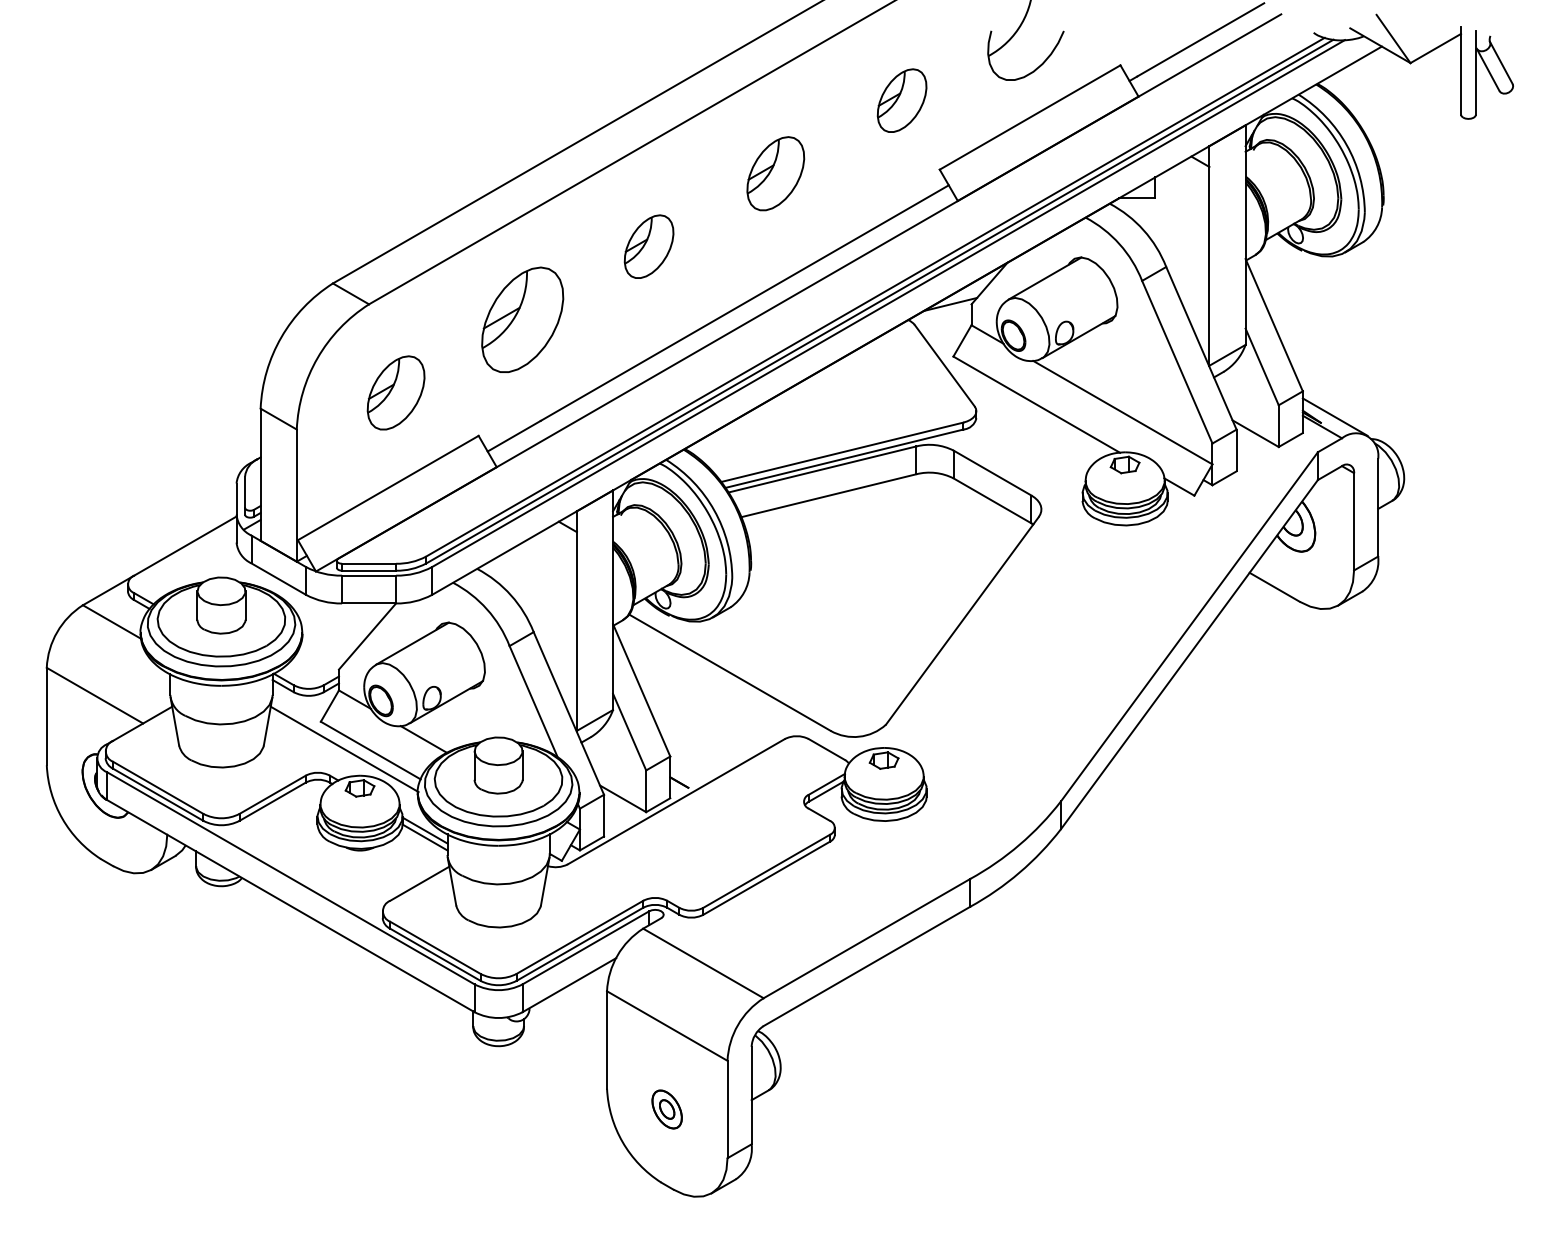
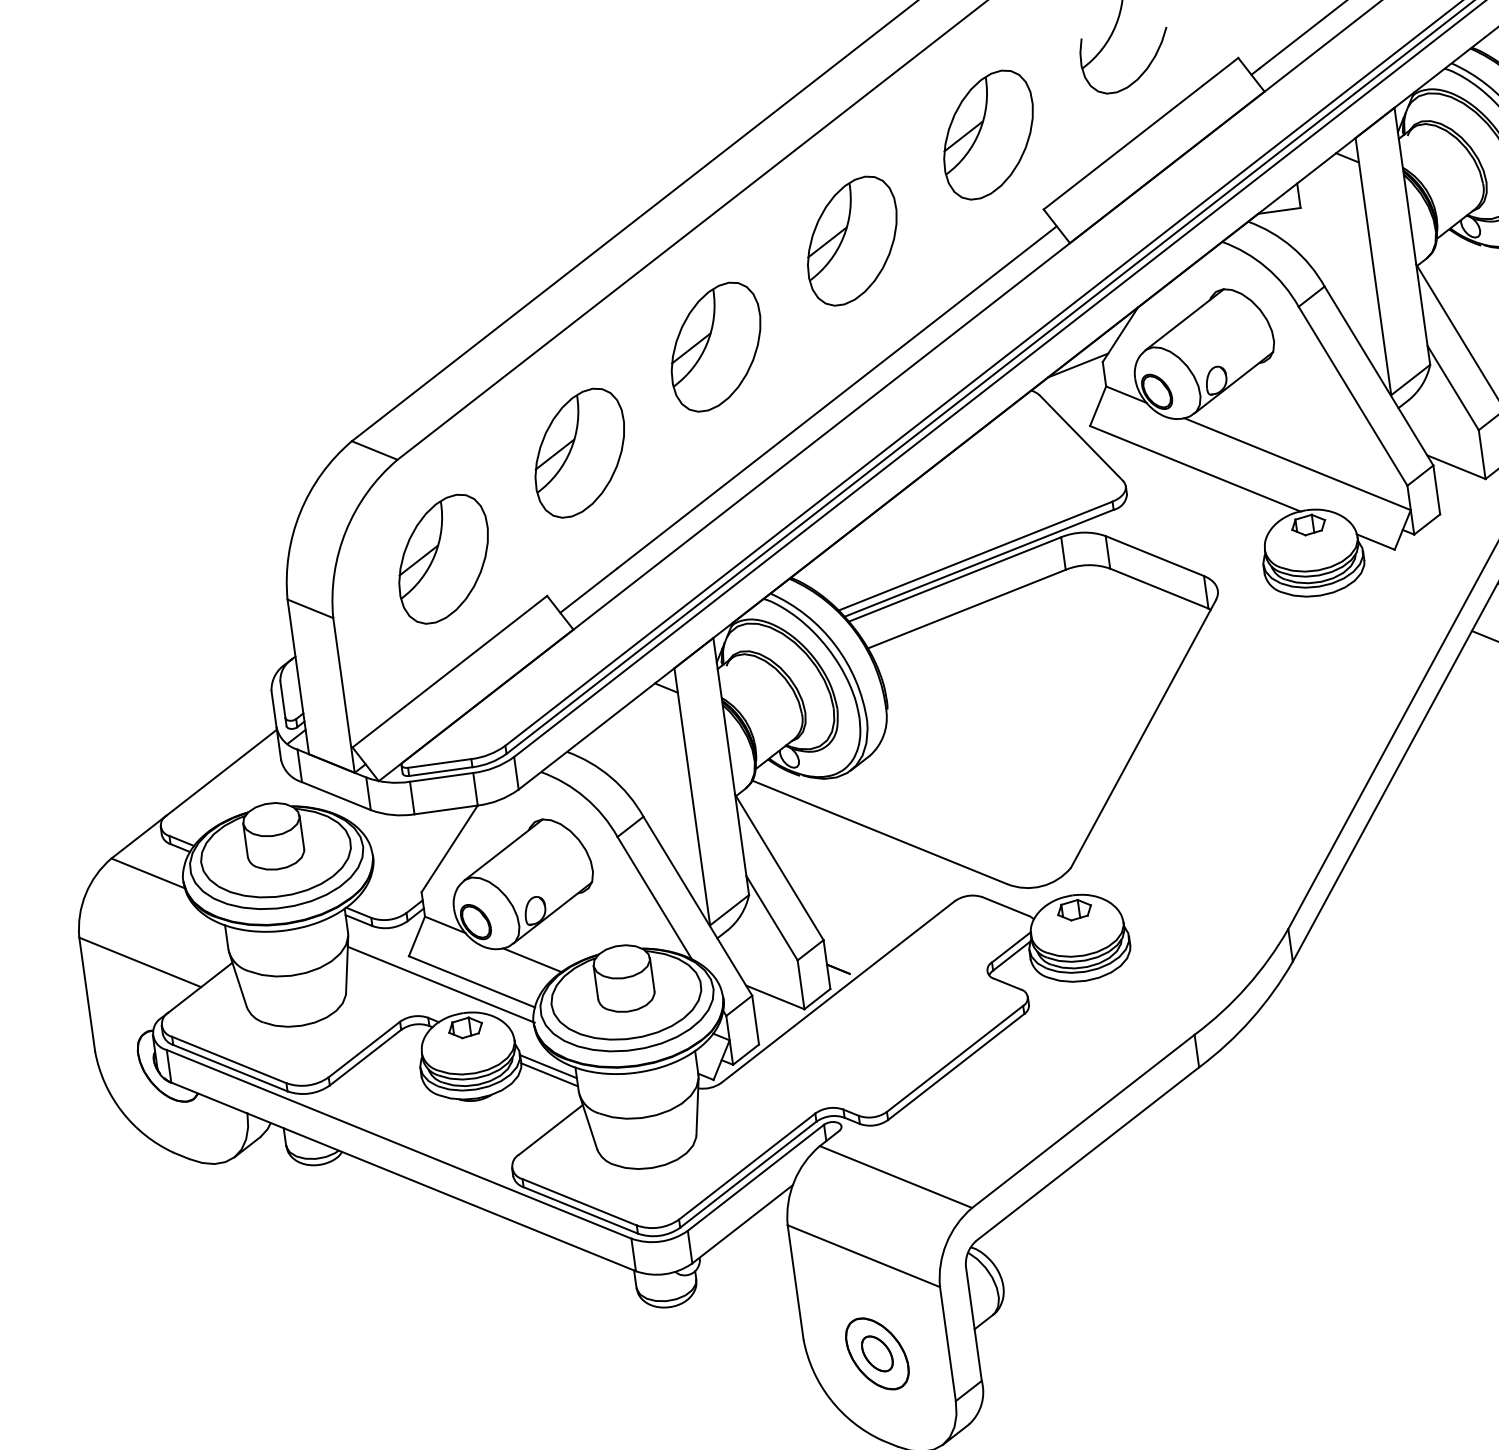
part: (901, 100) -> (987, 134), size x1.67
part: (775, 173) -> (852, 240), size x1.43
part: (648, 246) -> (715, 346), size x1.67
part: (395, 392) -> (442, 558), size x1.43
part: (666, 1109) -> (876, 1353), size x1.67

